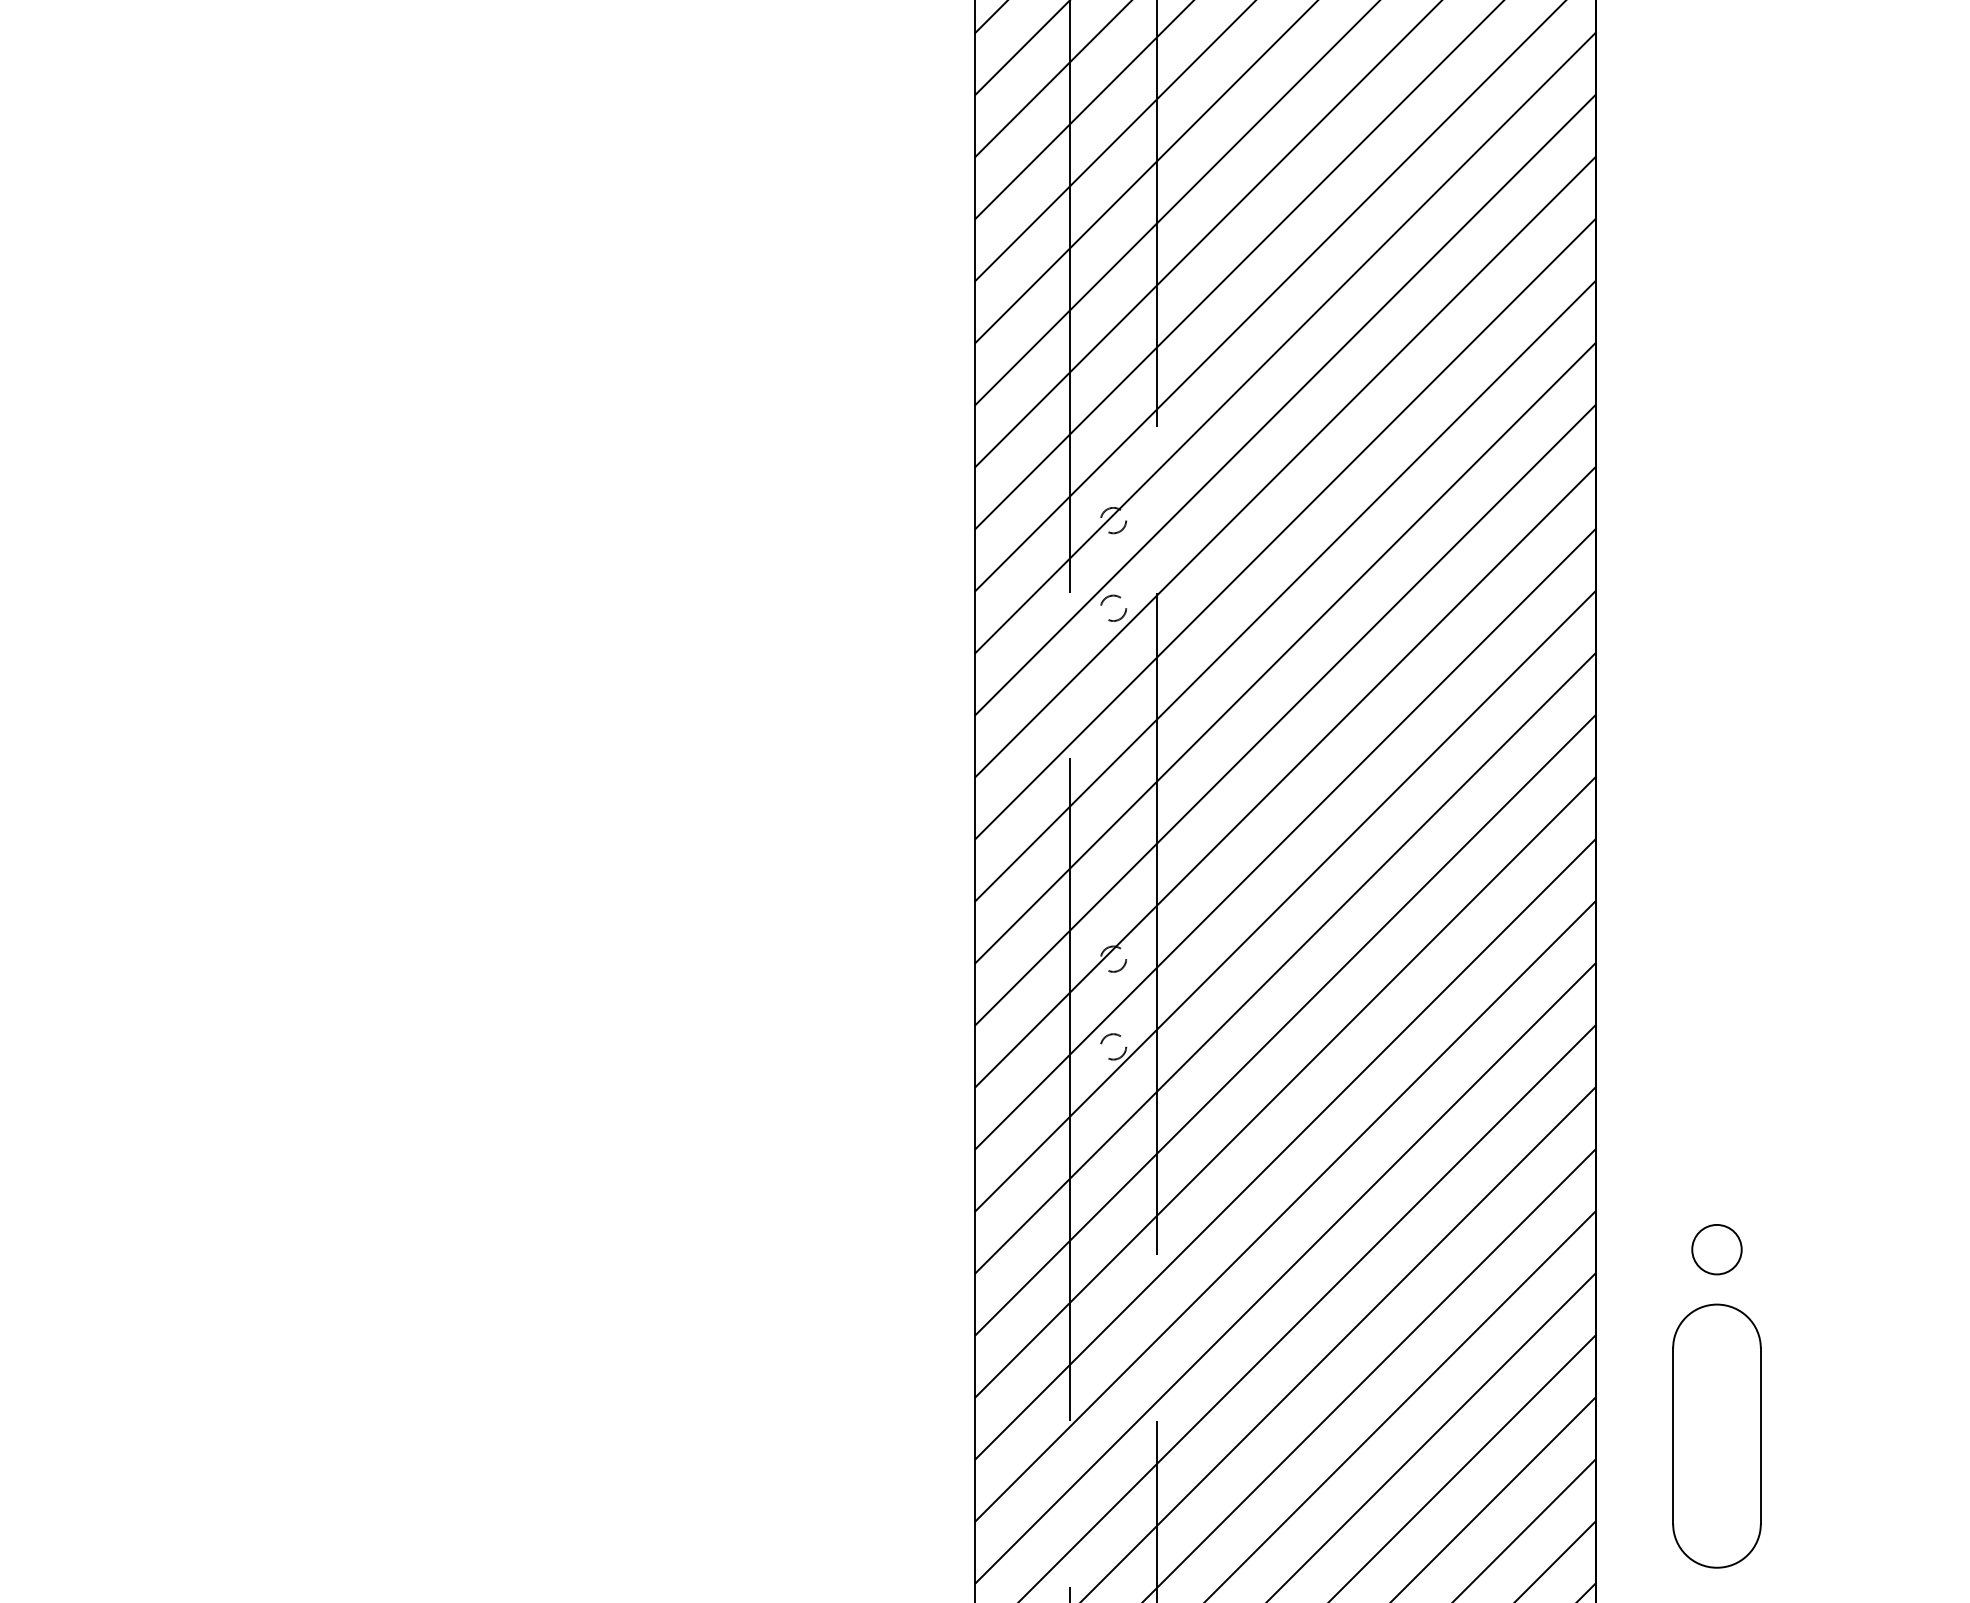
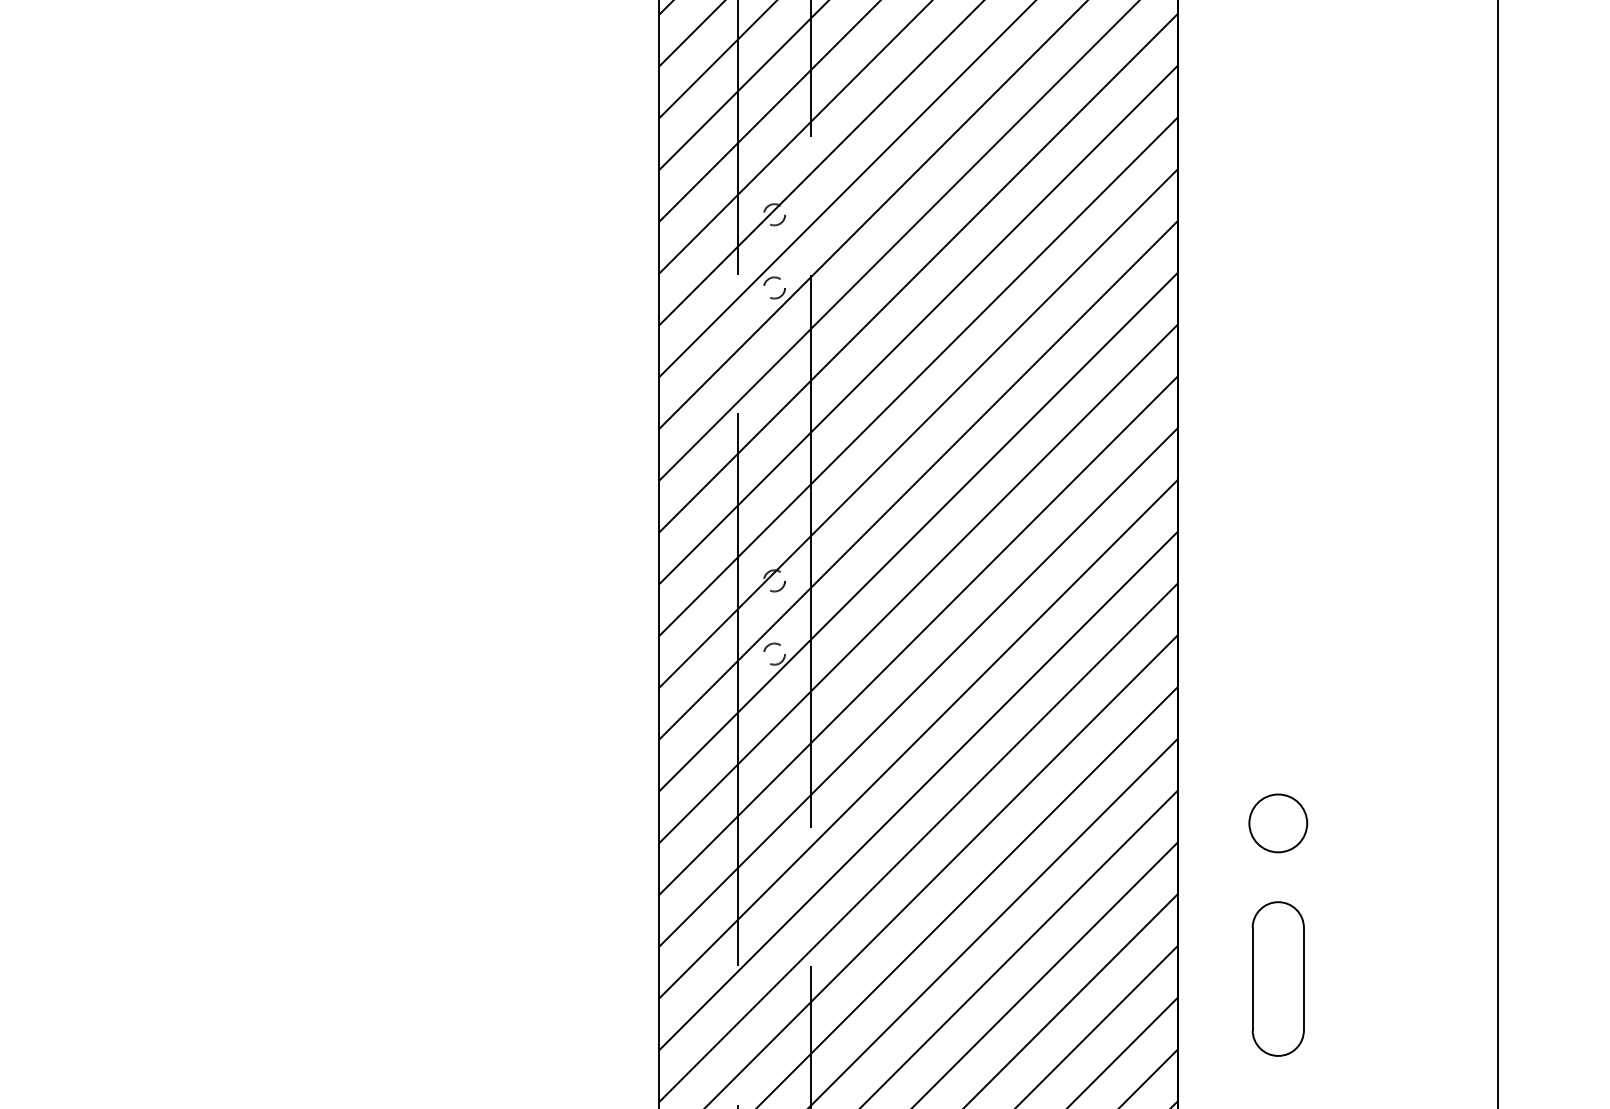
circle: (1716, 1249) -> (1277, 823), size x1.4
part: (1716, 1435) -> (1277, 978), size x0.7

